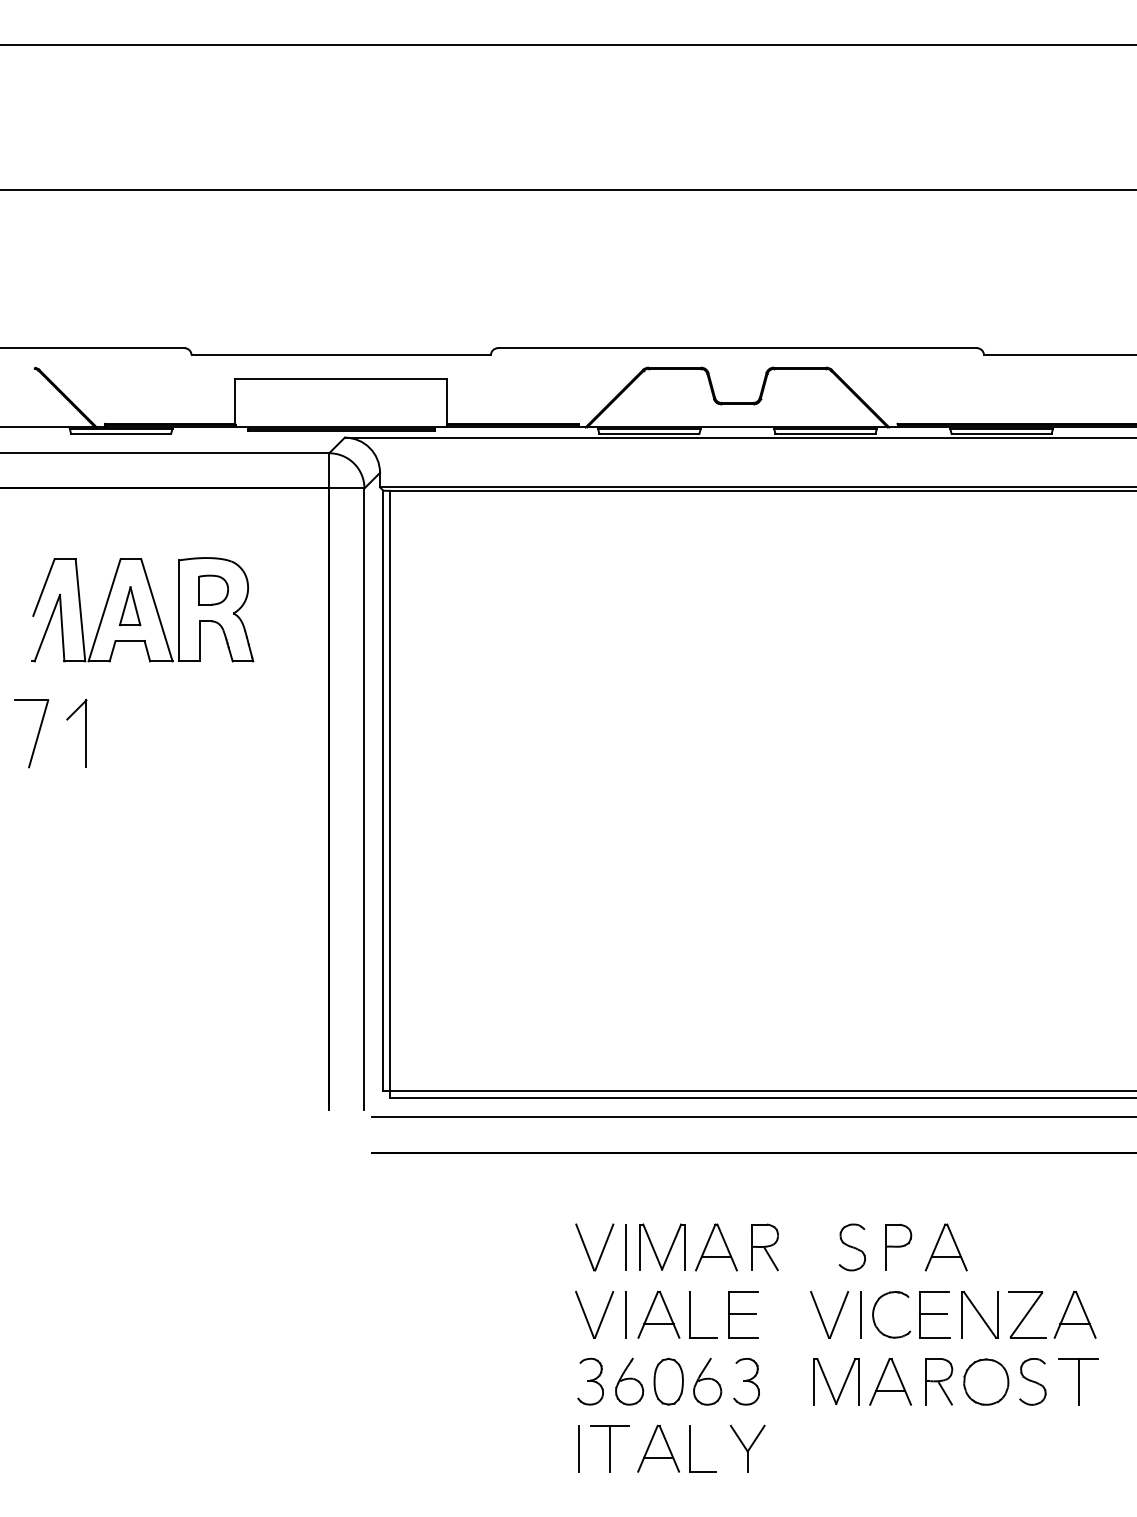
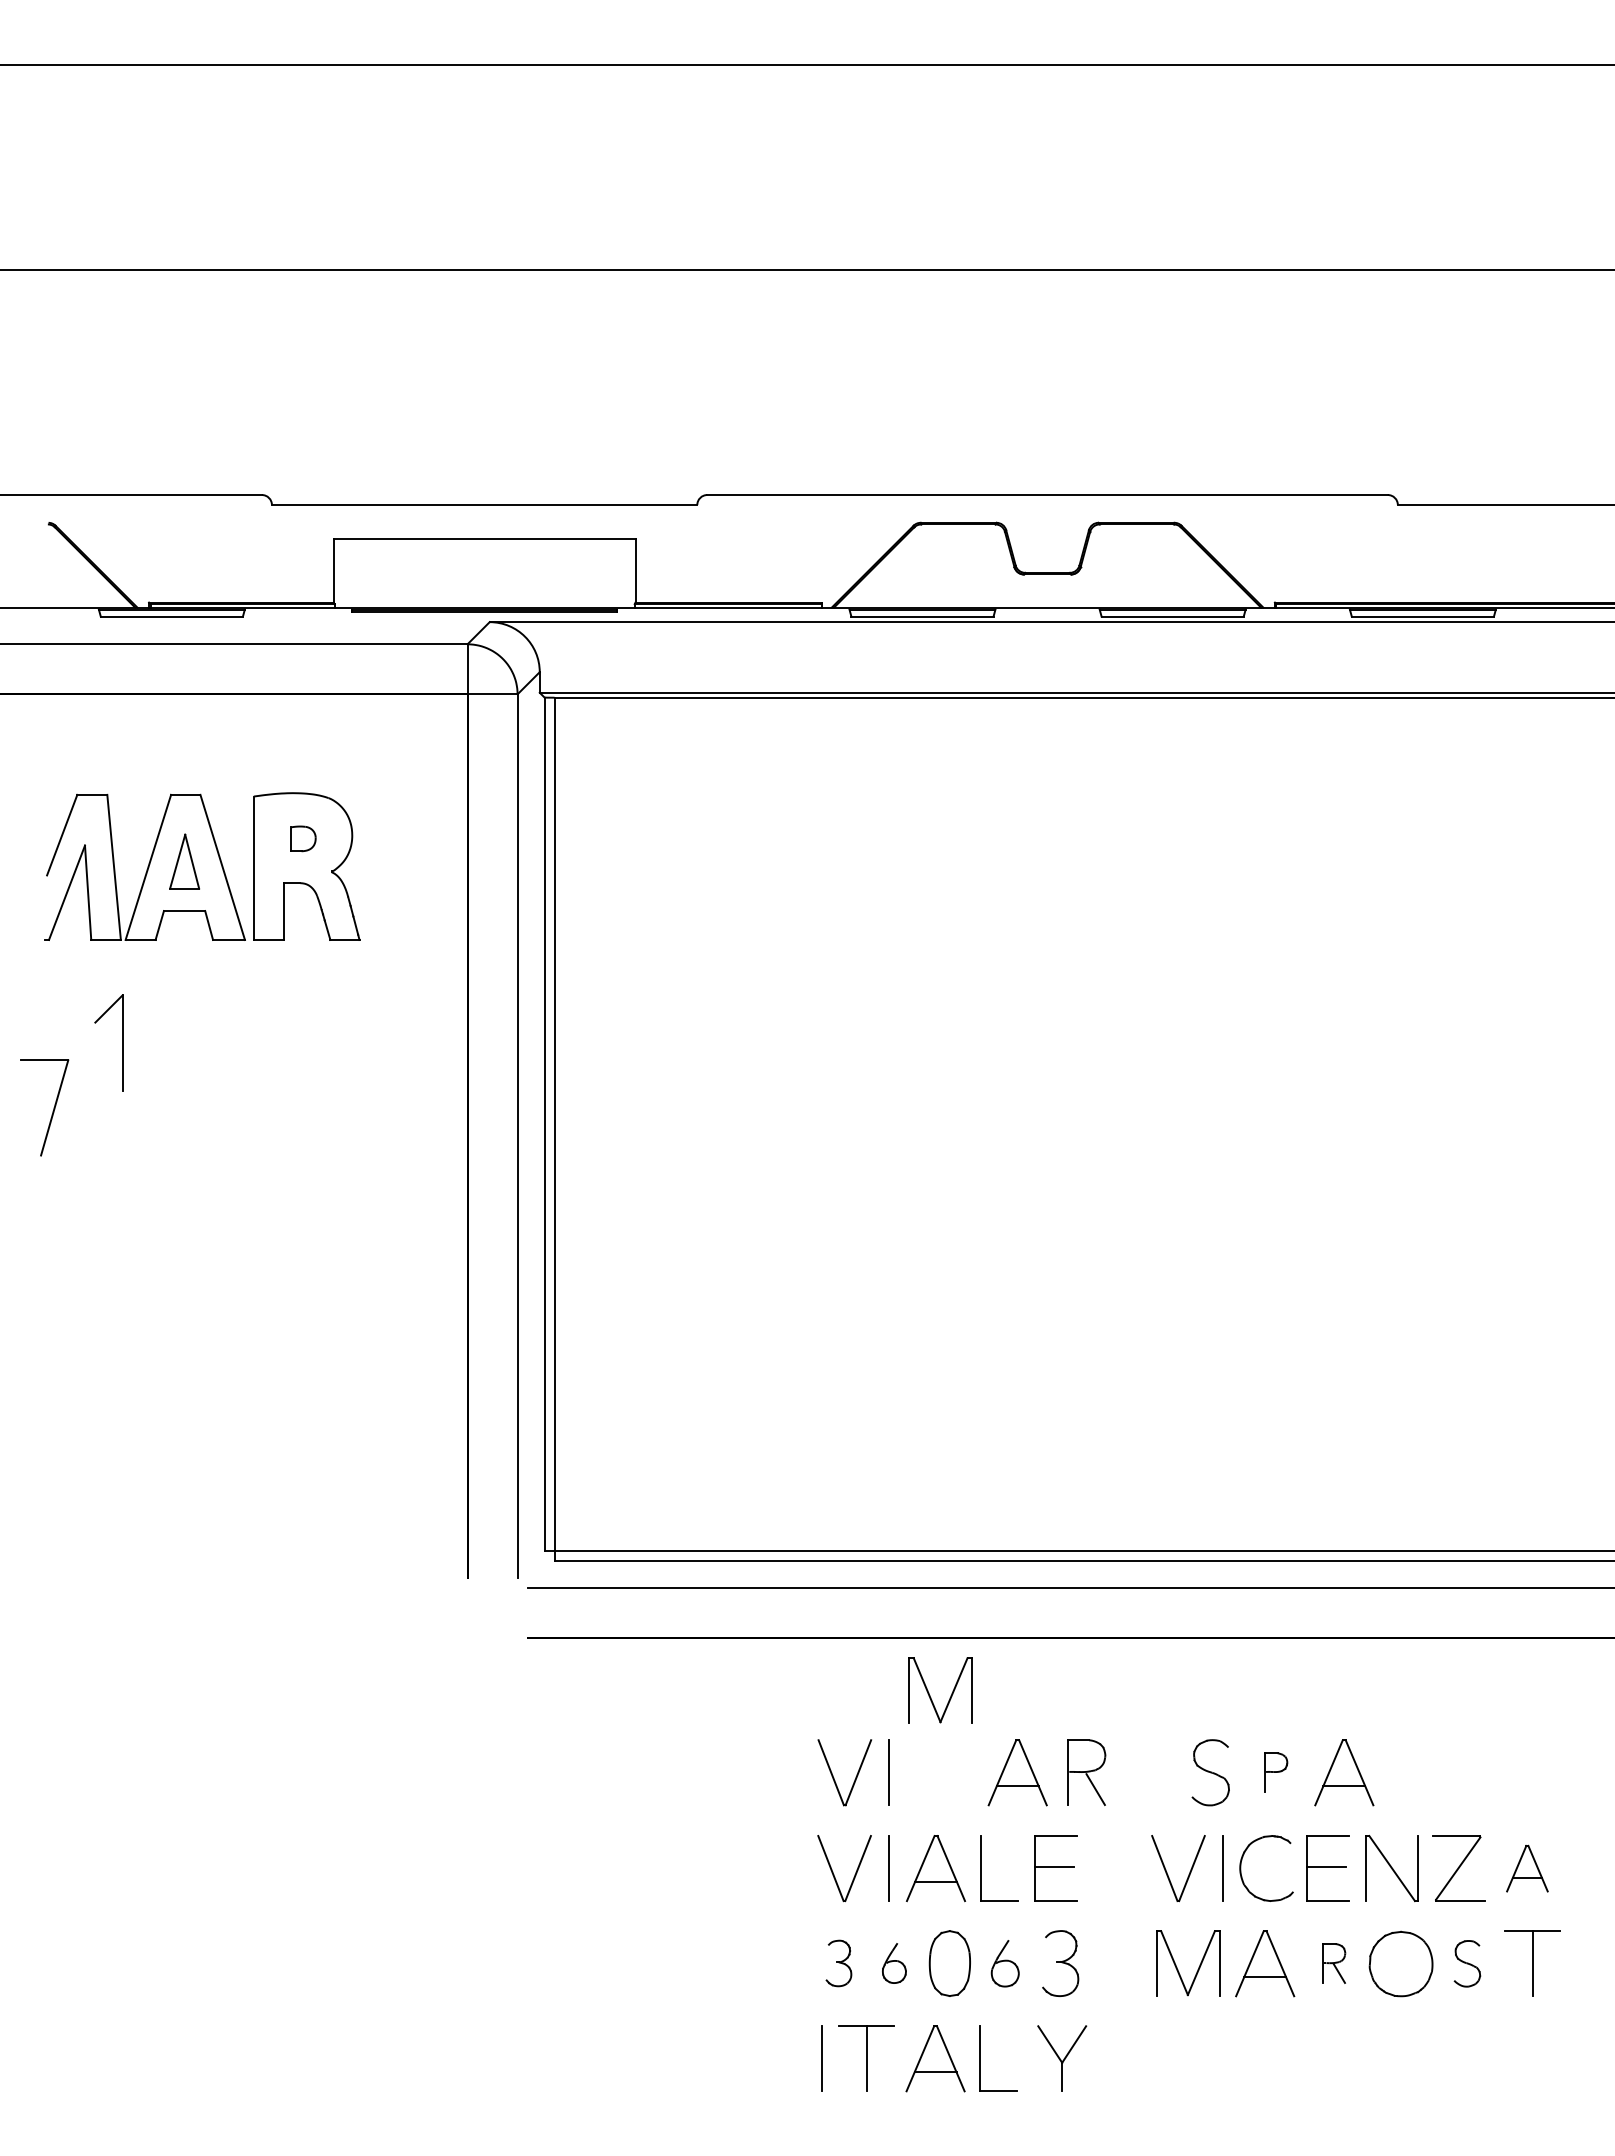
part: (213, 589) -> (303, 838), size x0.6
part: (37, 736) -> (52, 1111), moved
part: (898, 1247) -> (1276, 1772), size x0.6
part: (654, 1248) -> (929, 1692), moved
part: (1075, 1314) -> (1527, 1868), size x0.7
part: (590, 1381) -> (838, 1963), size x0.7
part: (629, 1381) -> (894, 1963), size x0.6
part: (707, 1381) -> (1005, 1963), size x0.7
part: (938, 1381) -> (1333, 1963), size x0.6
part: (1033, 1381) -> (1467, 1963), size x0.7

